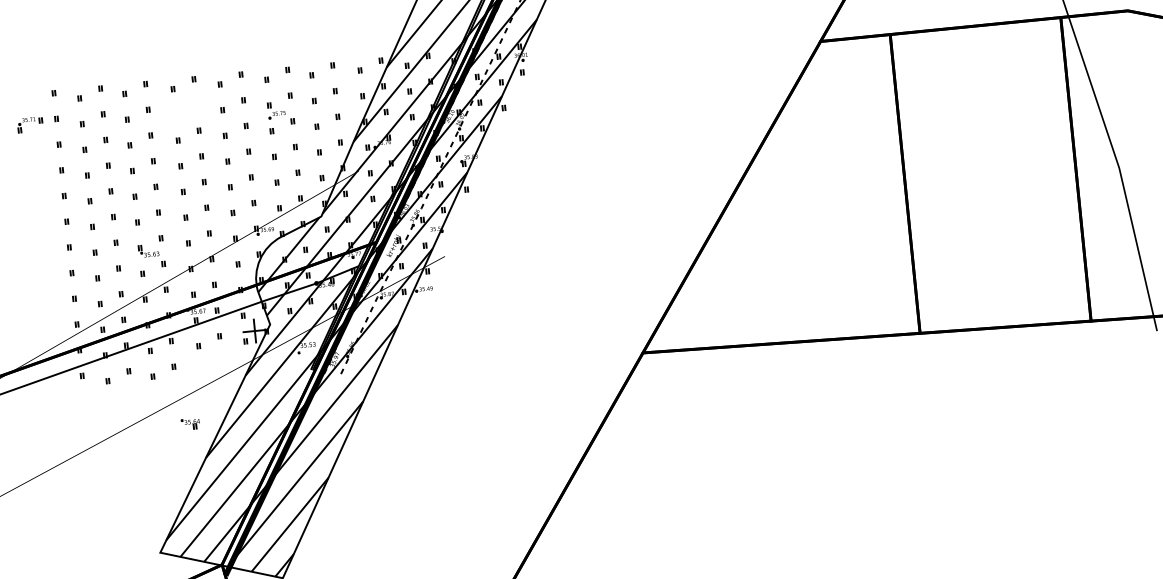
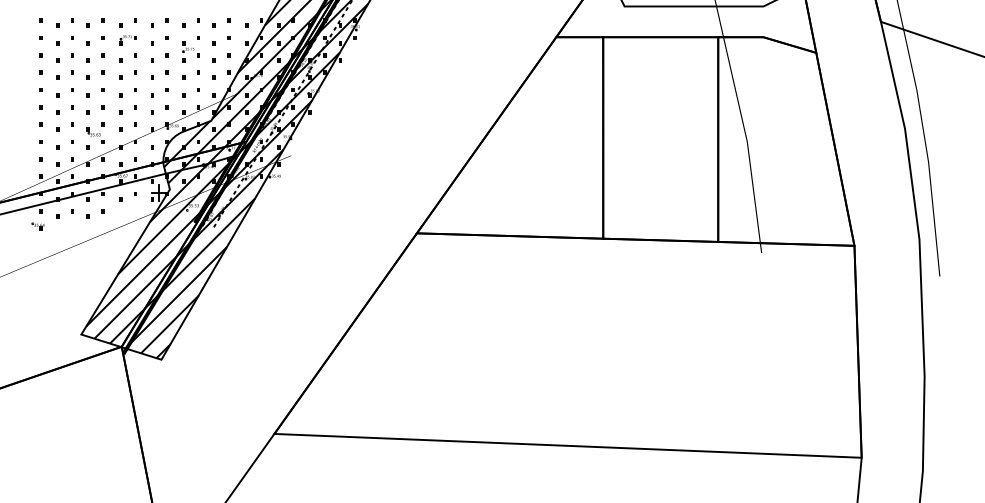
part: (29, 125) -> (127, 40), moved
part: (189, 423) -> (37, 226), moved

